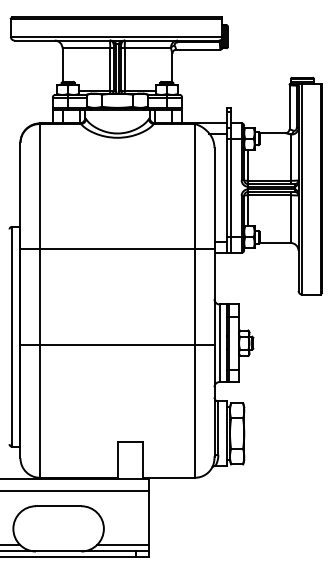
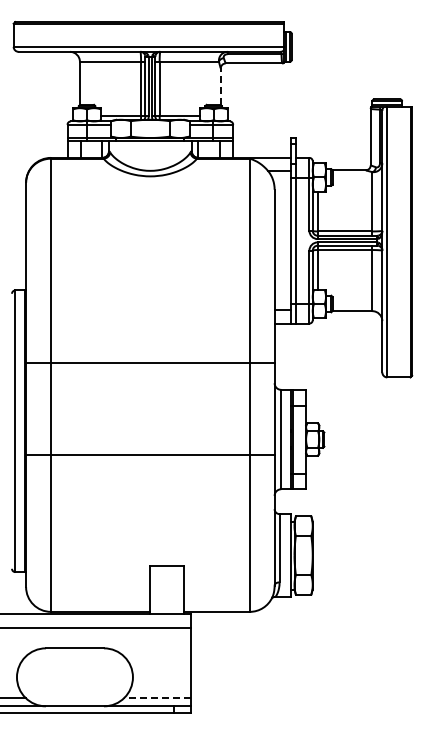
line: (172, 67) -> (220, 86), solid -> dashed
line: (117, 248) -> (150, 362), moved
line: (117, 344) -> (150, 455), moved
line: (123, 545) -> (157, 698), solid -> dashed

